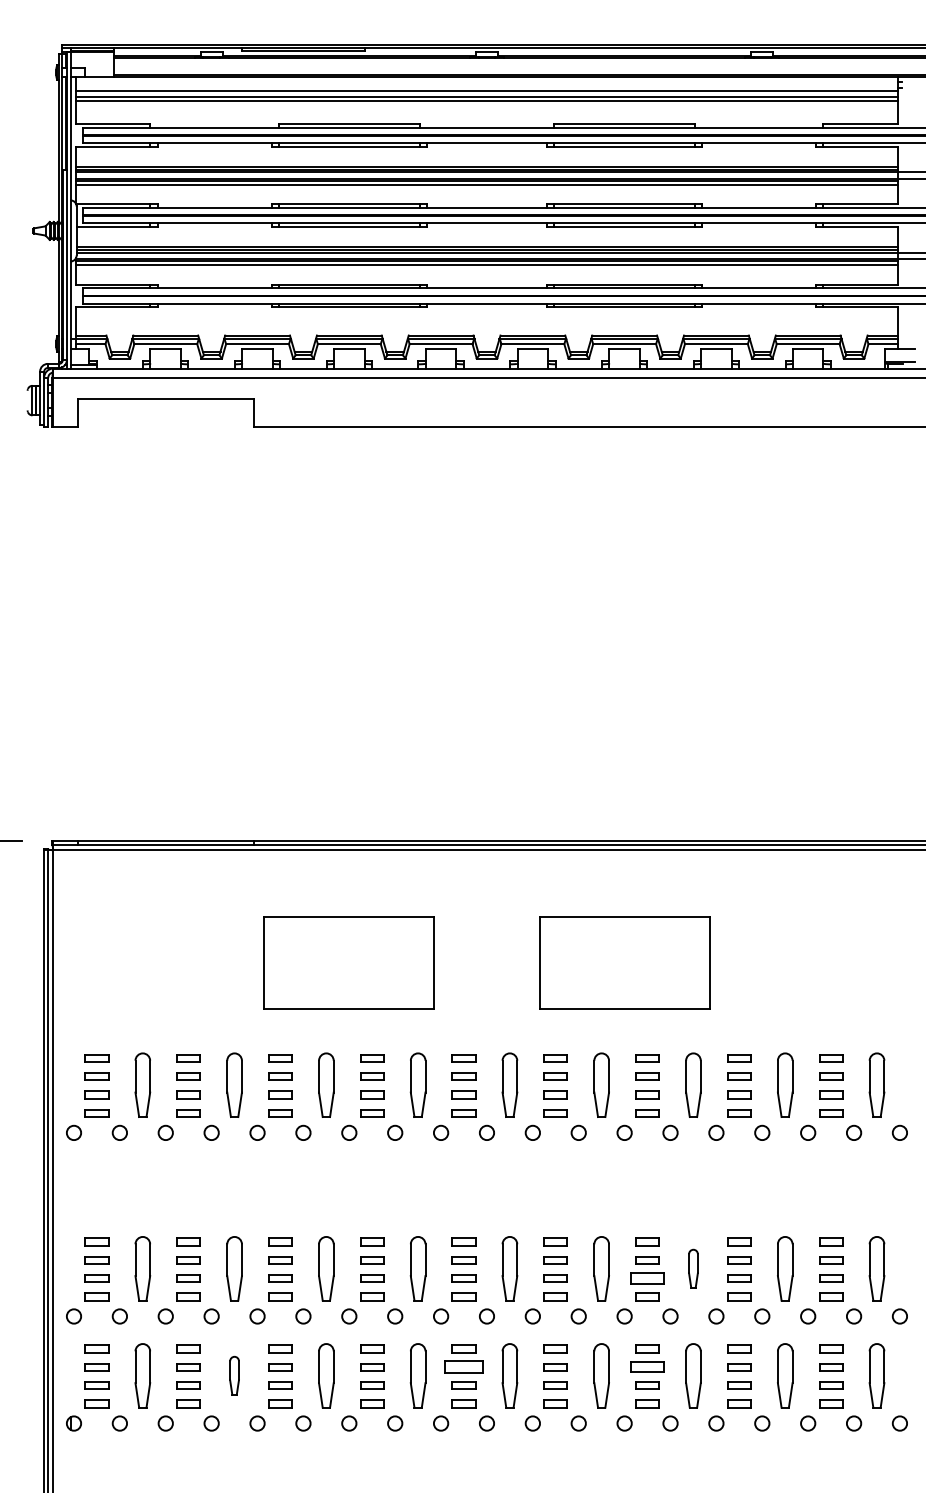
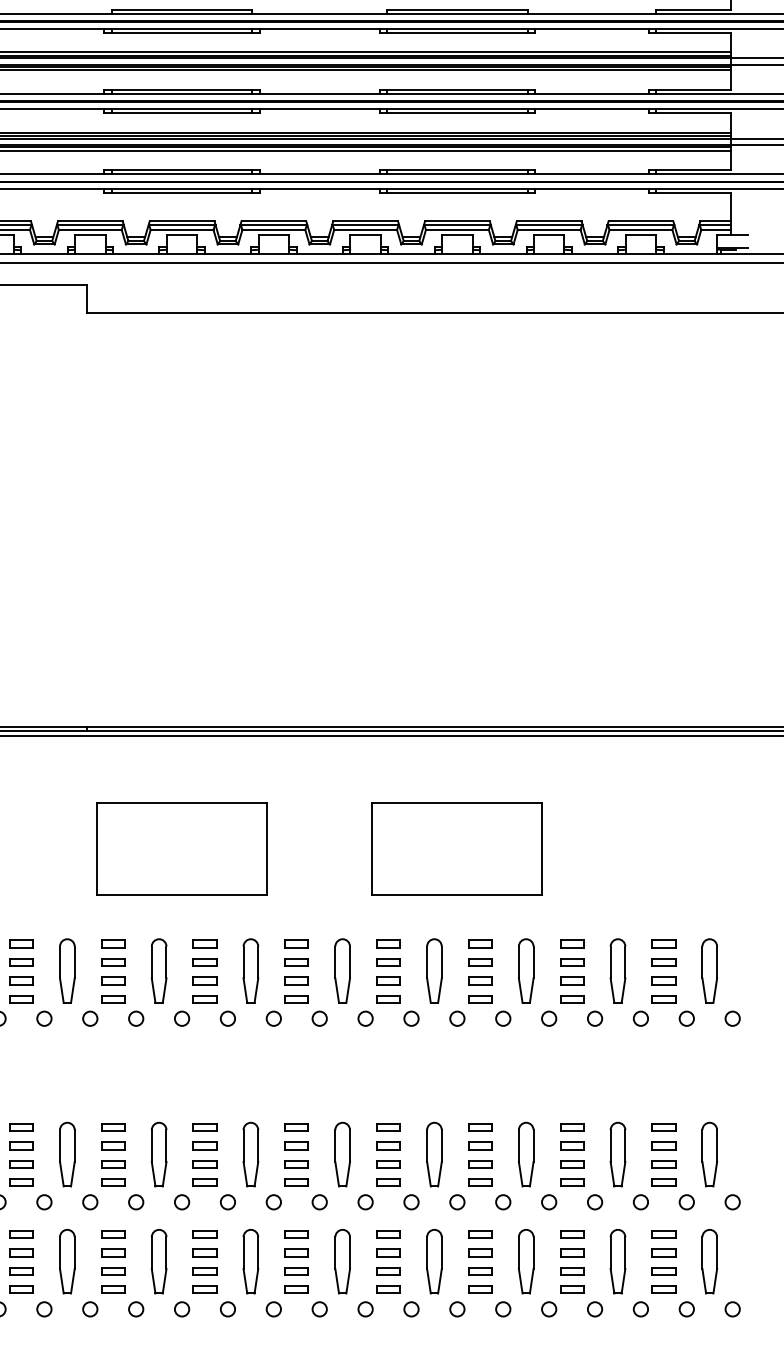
part: (693, 1268) -> (526, 1154), size x1.67
part: (647, 1278) -> (480, 1164), size x0.71
part: (463, 1367) -> (296, 1253), size x0.62
part: (647, 1367) -> (480, 1253), size x0.71
part: (234, 1375) -> (67, 1261), size x1.67

